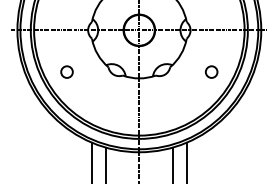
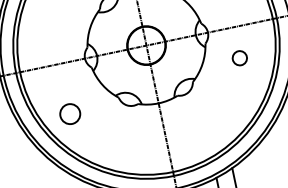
circle: (66, 71) -> (69, 113), size x1.4
circle: (211, 71) -> (239, 57), moved

